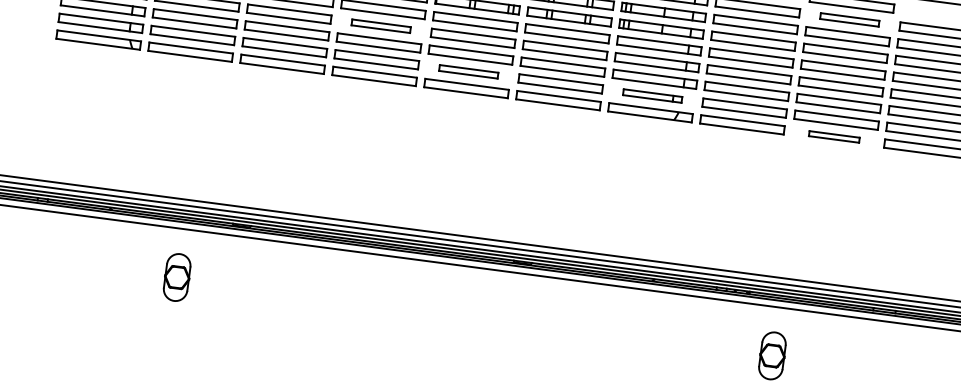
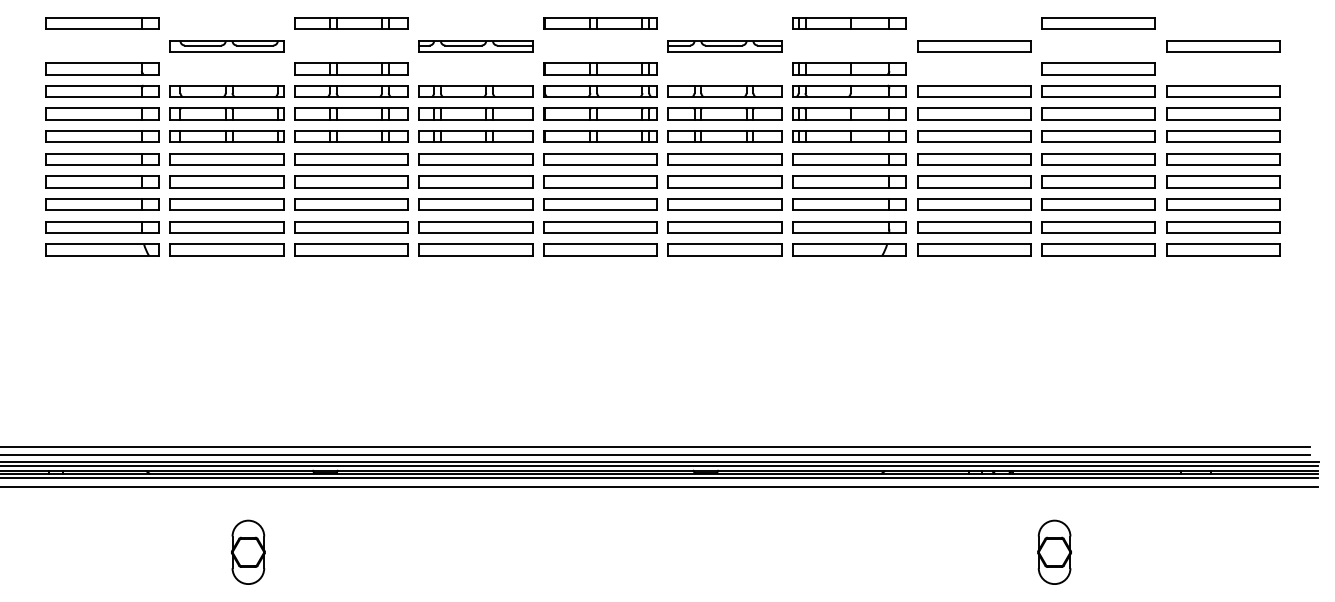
part: (849, 19) -> (1098, 91), size x1.43
part: (380, 25) -> (475, 181), size x1.43
part: (468, 71) -> (600, 227), size x1.43
part: (652, 96) -> (849, 227), size x1.43
part: (834, 136) -> (1098, 249), size x1.67

